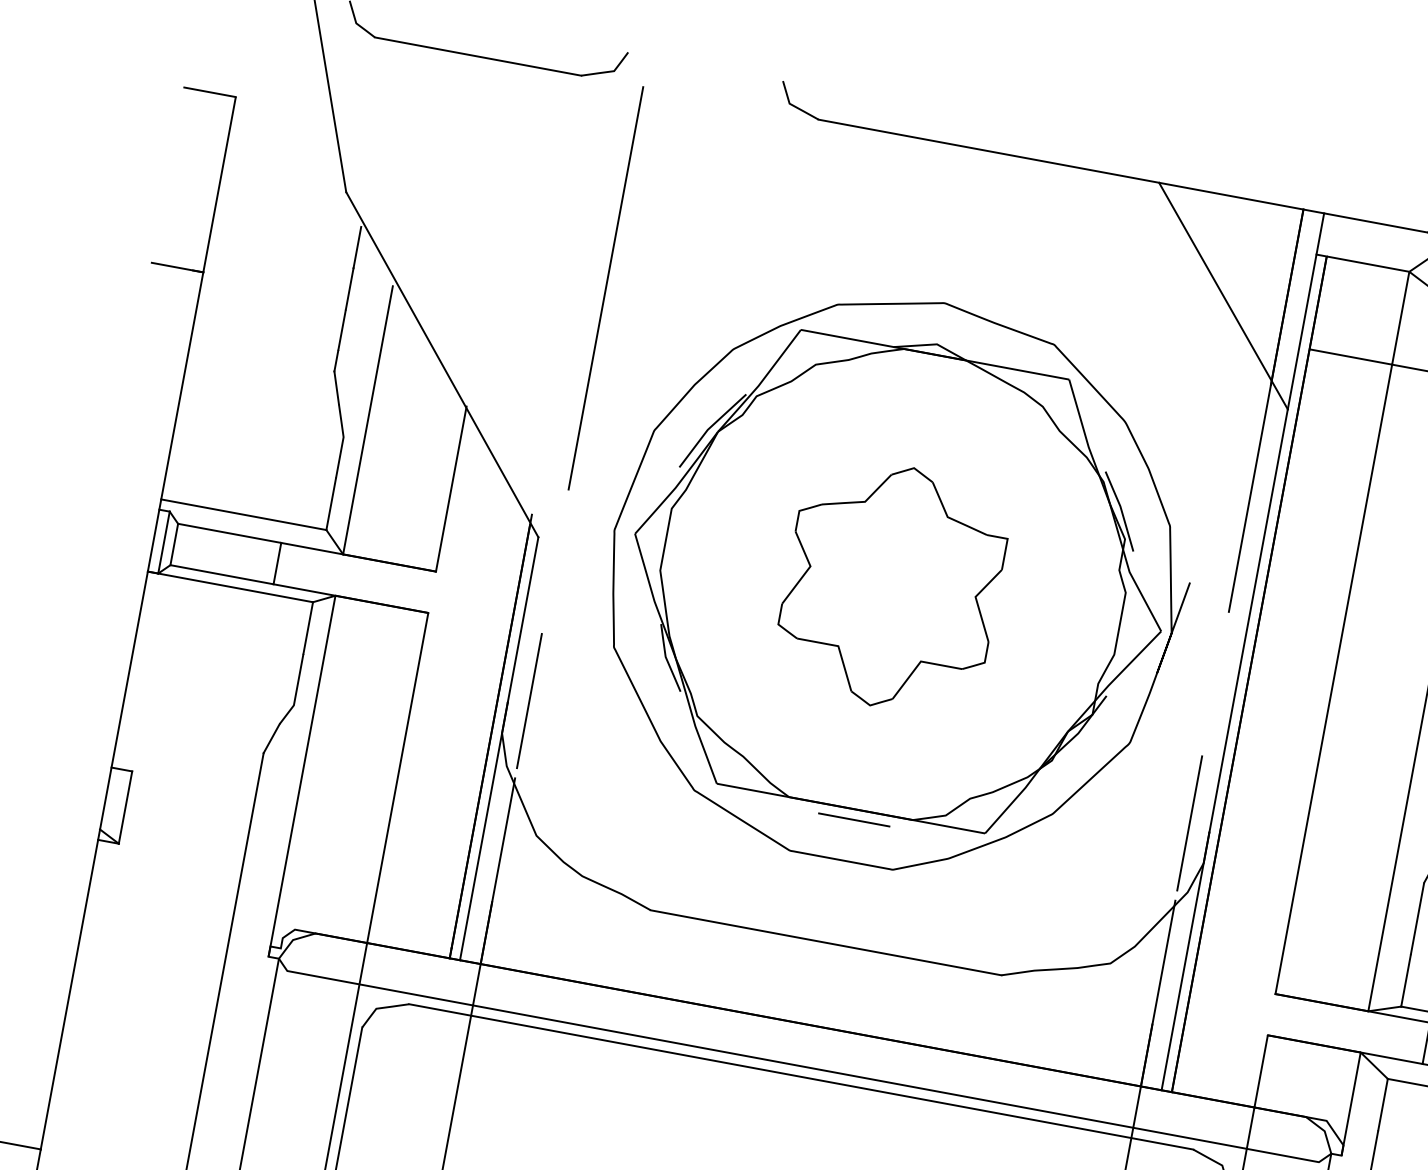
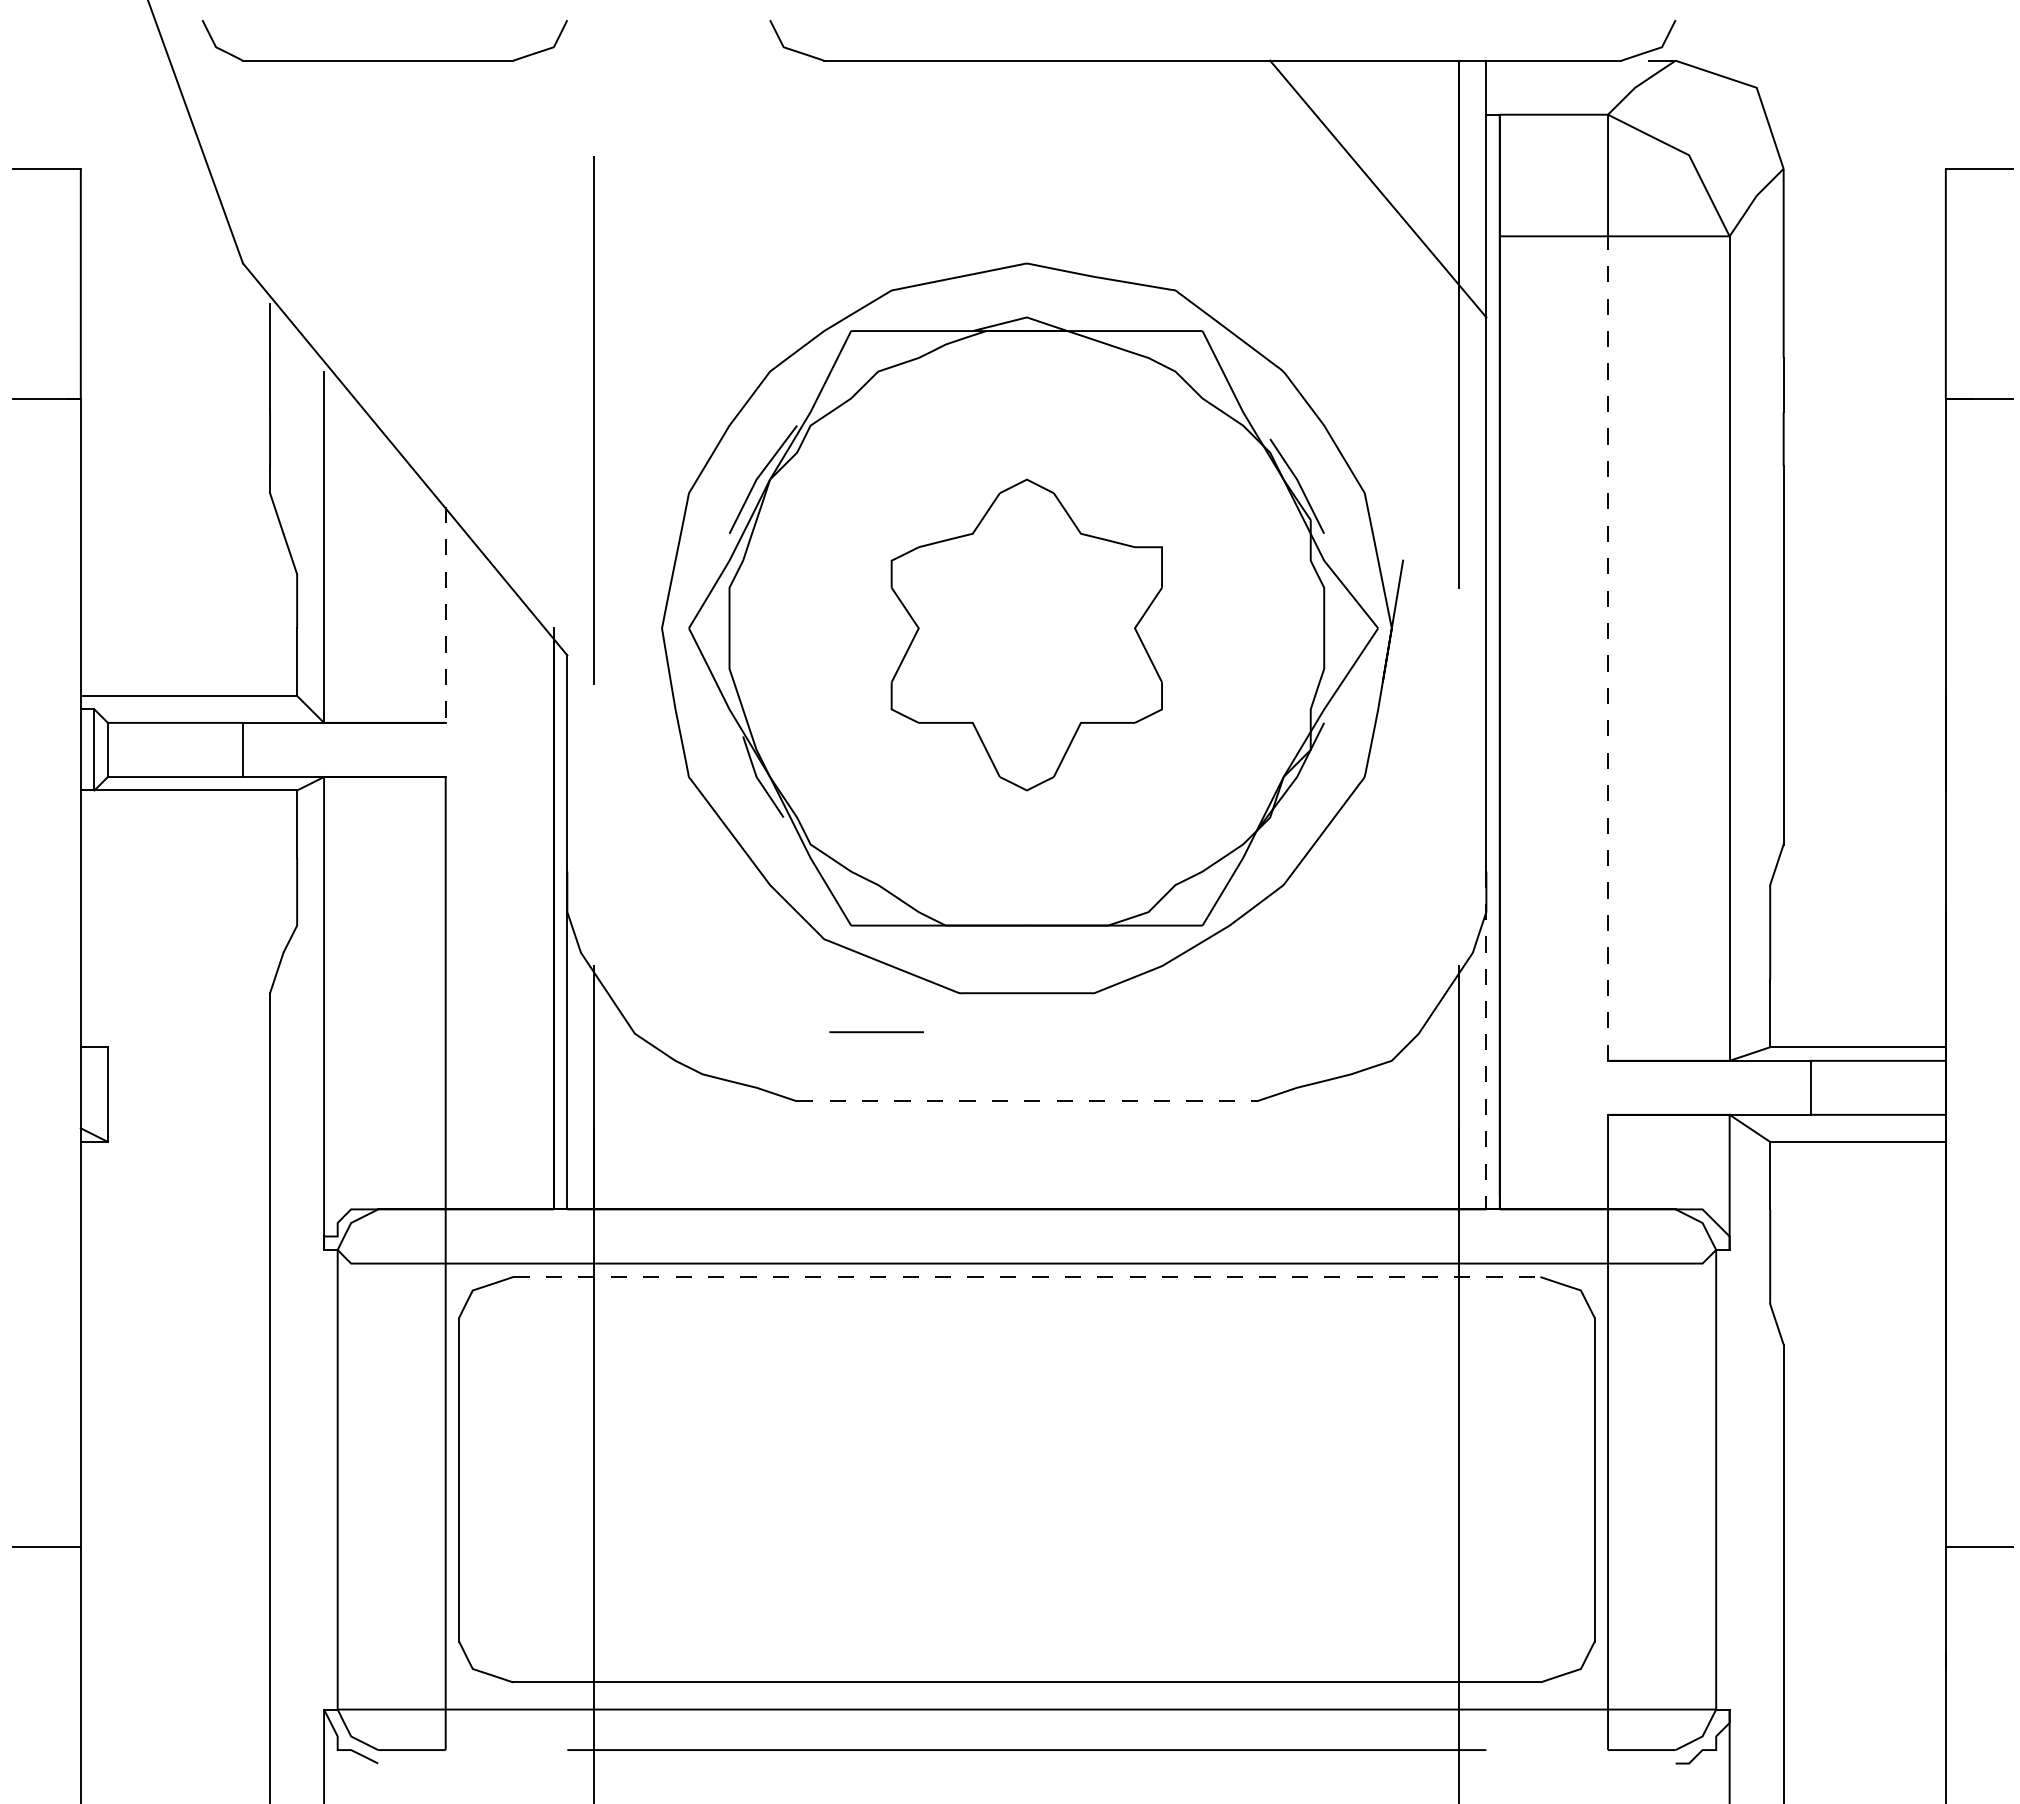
line: (605, 288) -> (593, 420), moved
line: (451, 489) -> (445, 615), solid -> dashed
line: (1334, 679) -> (1608, 648), solid -> dashed
line: (529, 700) -> (594, 864), removed
line: (854, 820) -> (876, 1032), moved
line: (1189, 823) -> (1459, 864), removed
line: (825, 942) -> (1026, 1101), solid -> dashed
line: (1185, 961) -> (1486, 1040), solid -> dashed
line: (800, 1077) -> (1026, 1277), solid -> dashed

